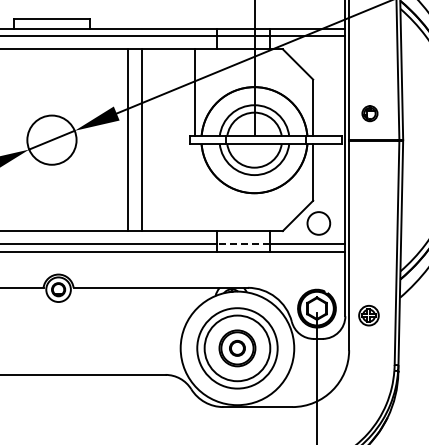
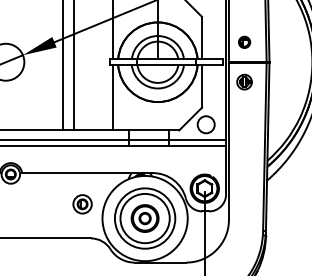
line: (195, 187) -> (113, 97), added
line: (242, 244) -> (148, 140), dashed -> solid
part: (368, 315) -> (244, 82), moved
part: (154, 329) -> (82, 204), added

